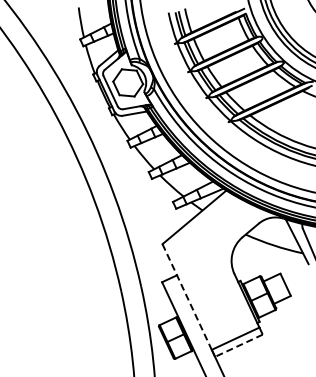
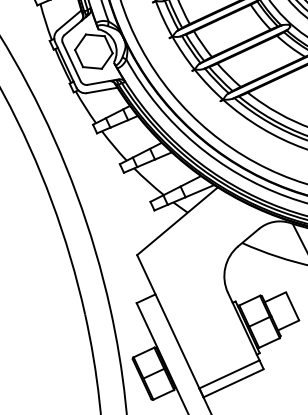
line: (187, 297) -> (168, 322), dashed -> solid
line: (238, 345) -> (233, 382), dashed -> solid

